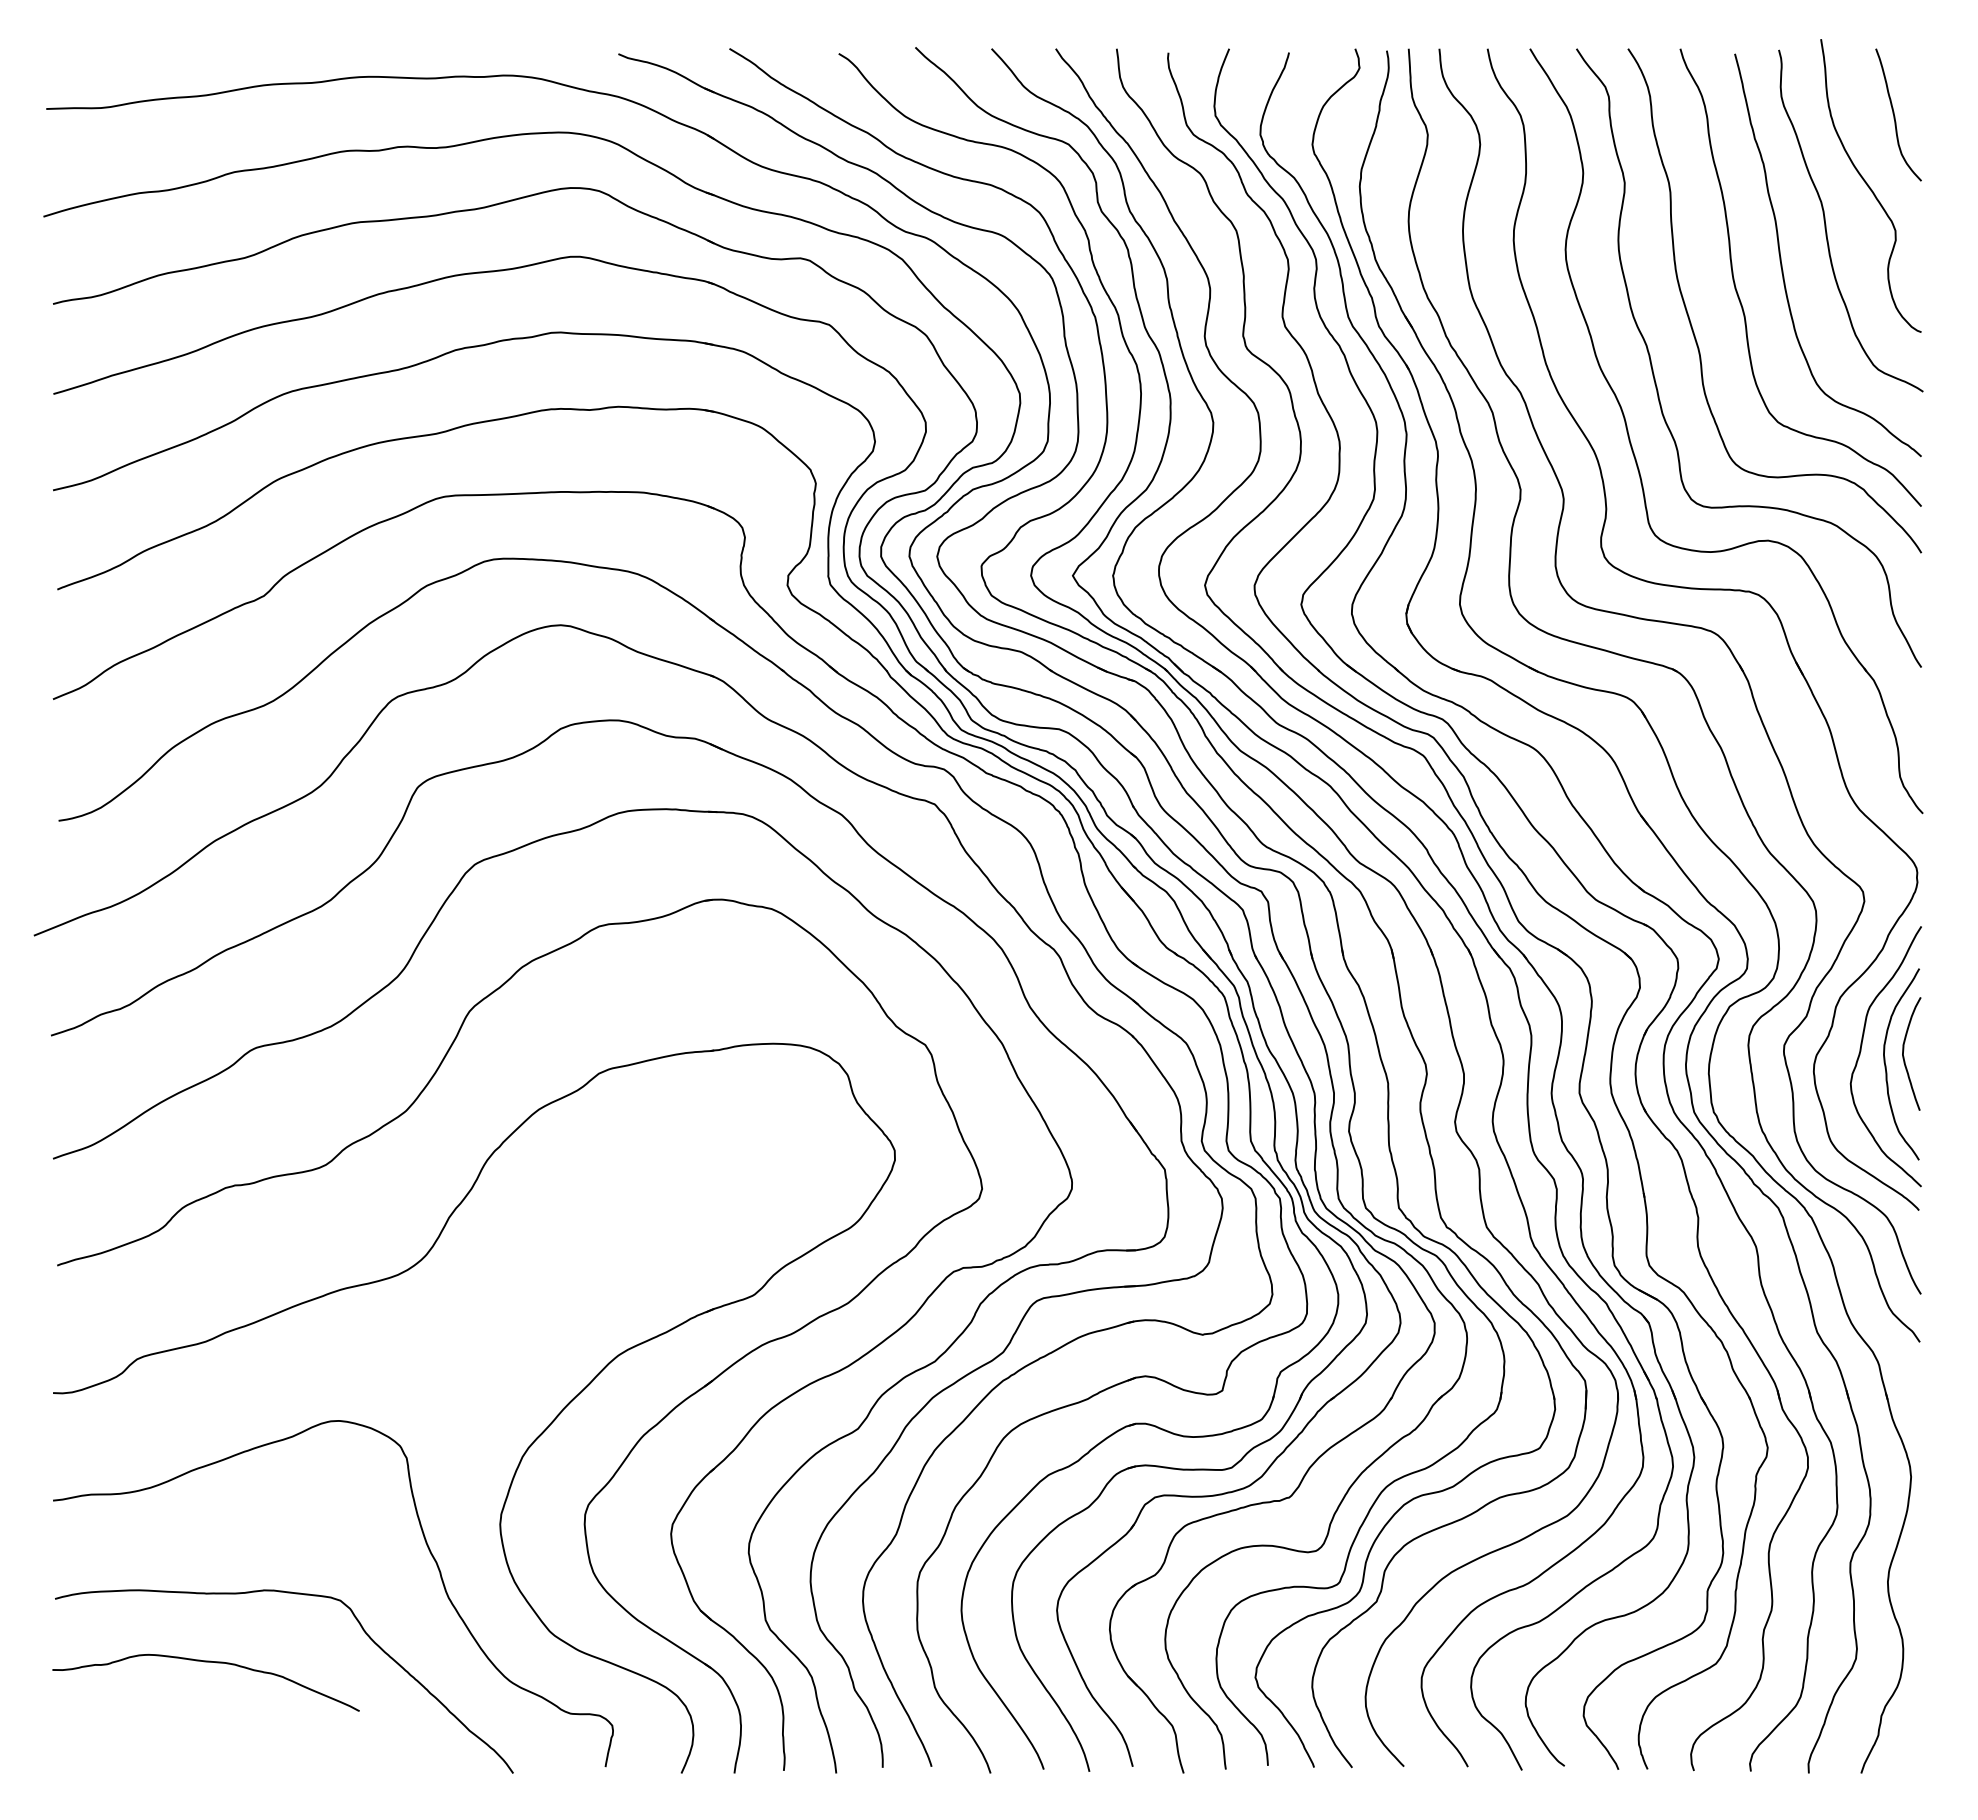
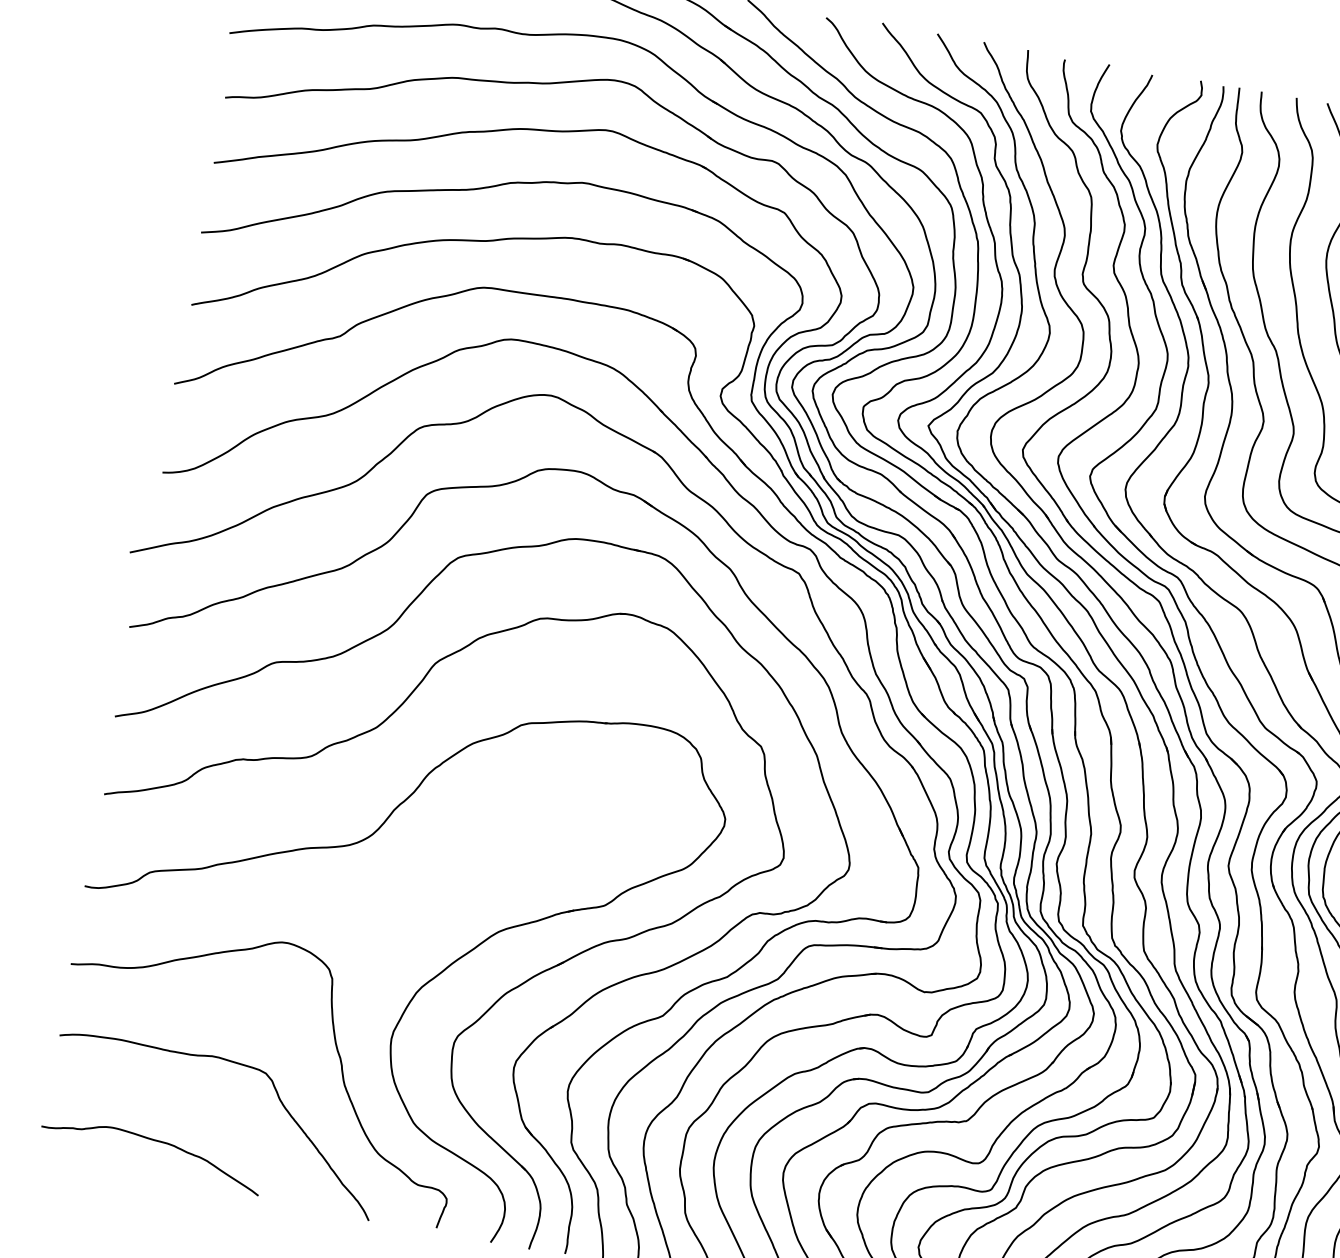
curve: (205, 1662) -> (153, 1140), moved

